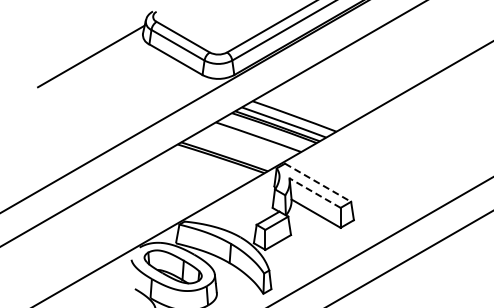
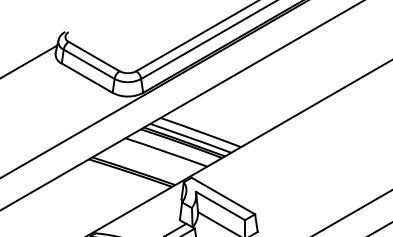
line: (318, 183) -> (223, 196), dashed -> solid
line: (314, 192) -> (219, 205), dashed -> solid

